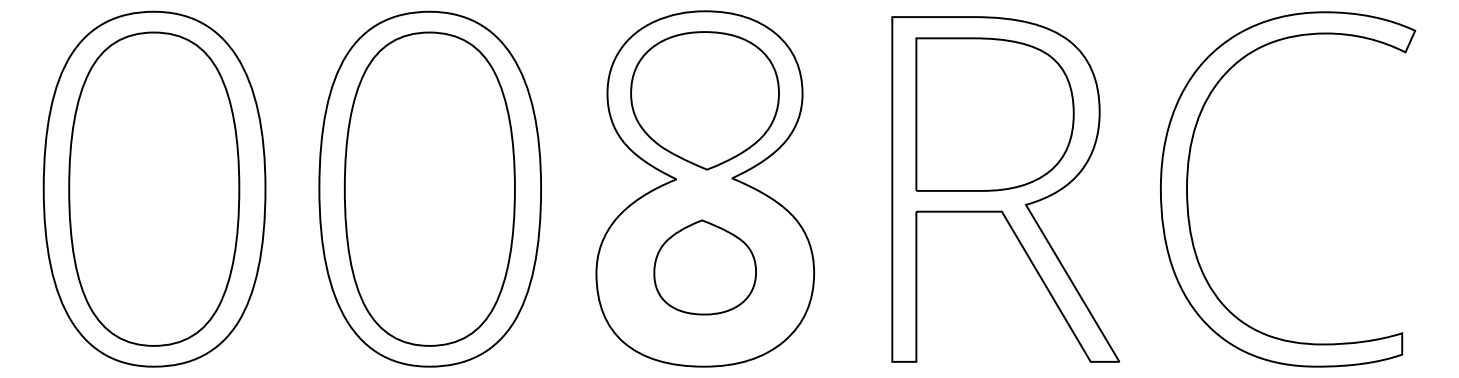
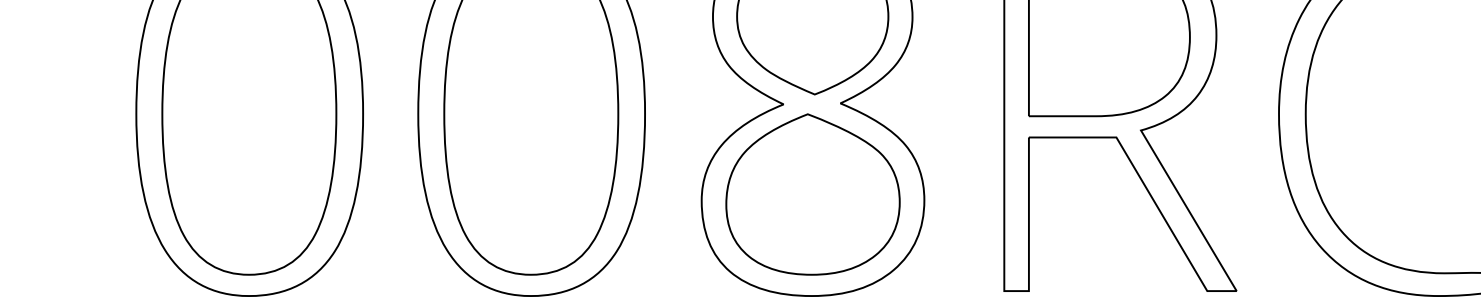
part: (704, 267) -> (812, 194), size x1.67

